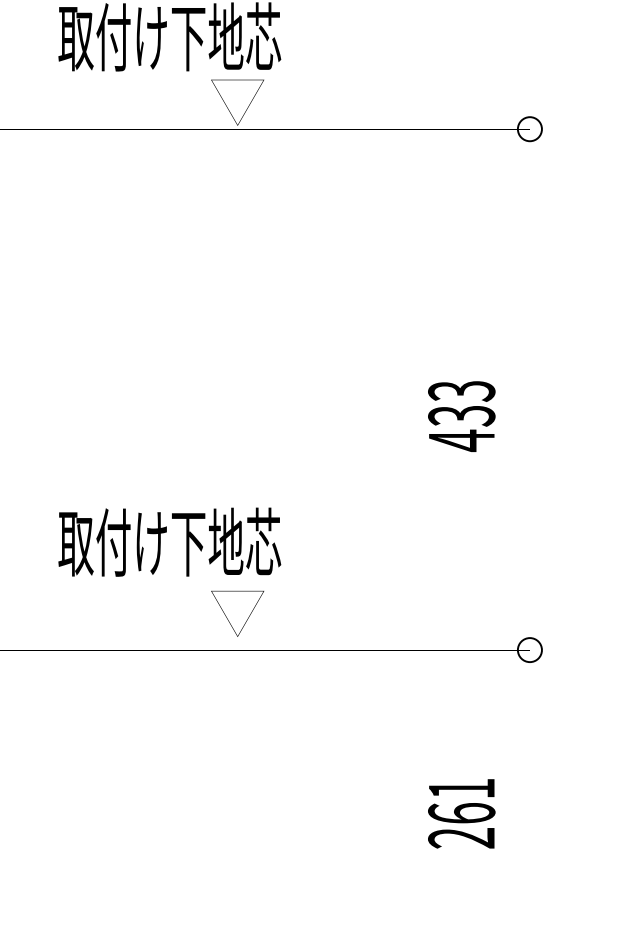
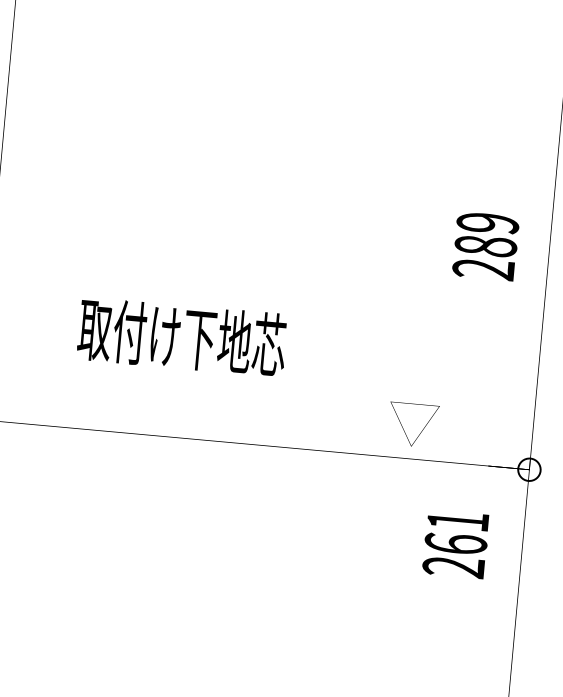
text: (461, 416) -> (485, 246), 433 -> 289
text: (169, 541) -> (182, 336), moved
part: (237, 613) -> (413, 424), moved
text: (461, 813) -> (455, 544), moved

